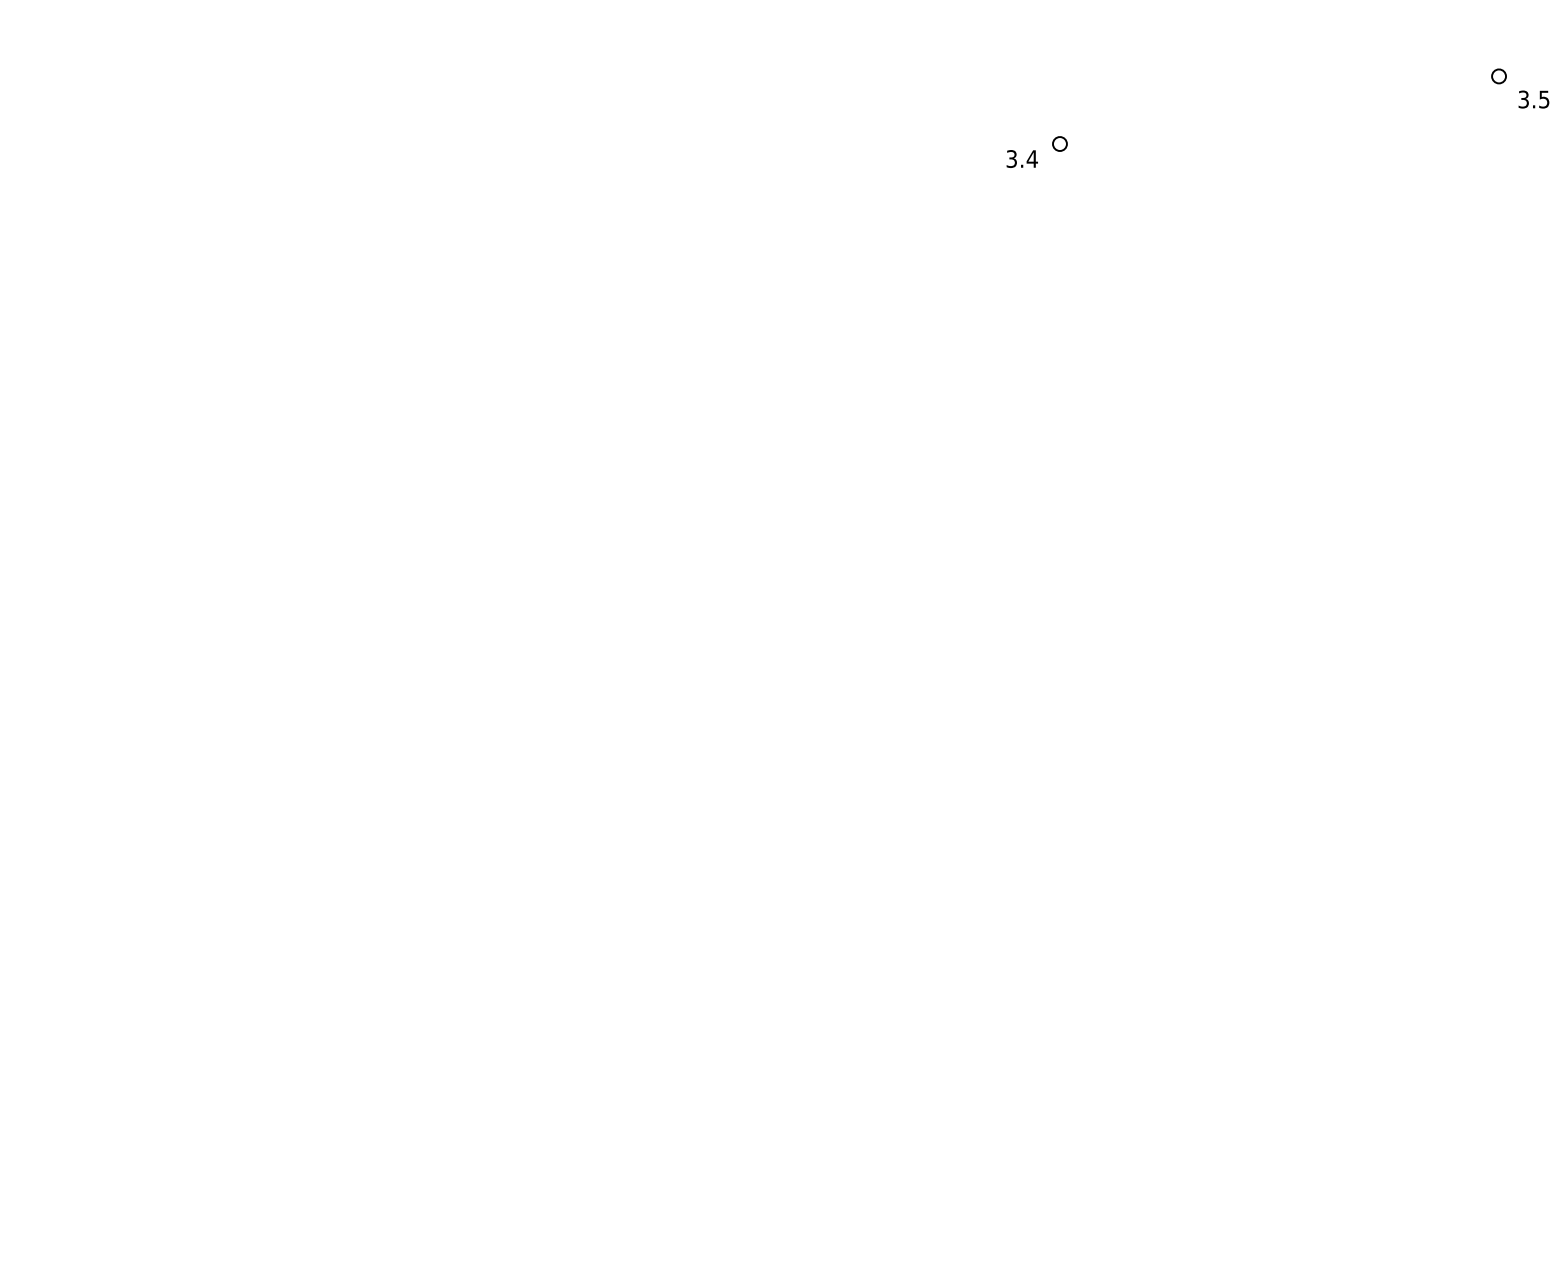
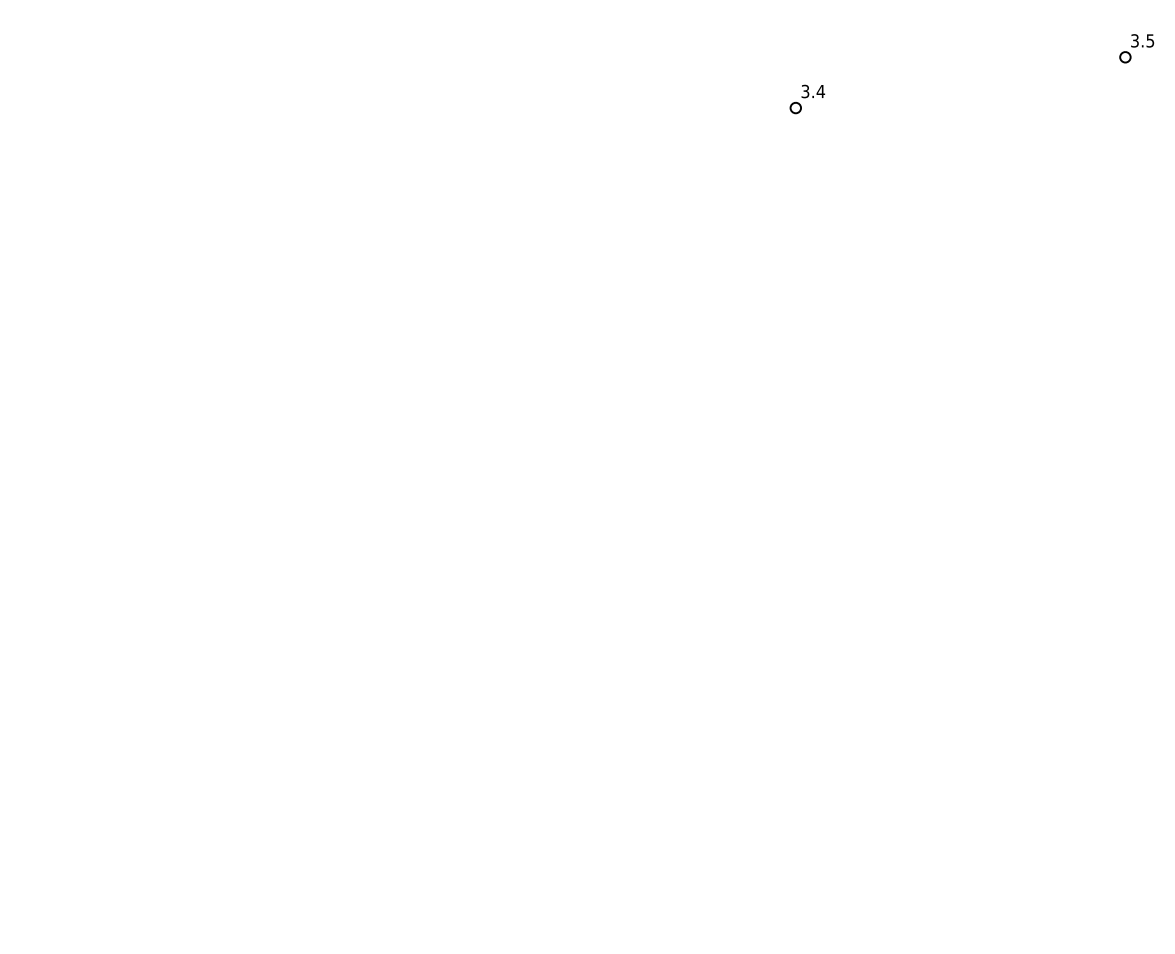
text: (1533, 99) -> (1142, 40), moved
text: (1021, 158) -> (812, 91), moved

